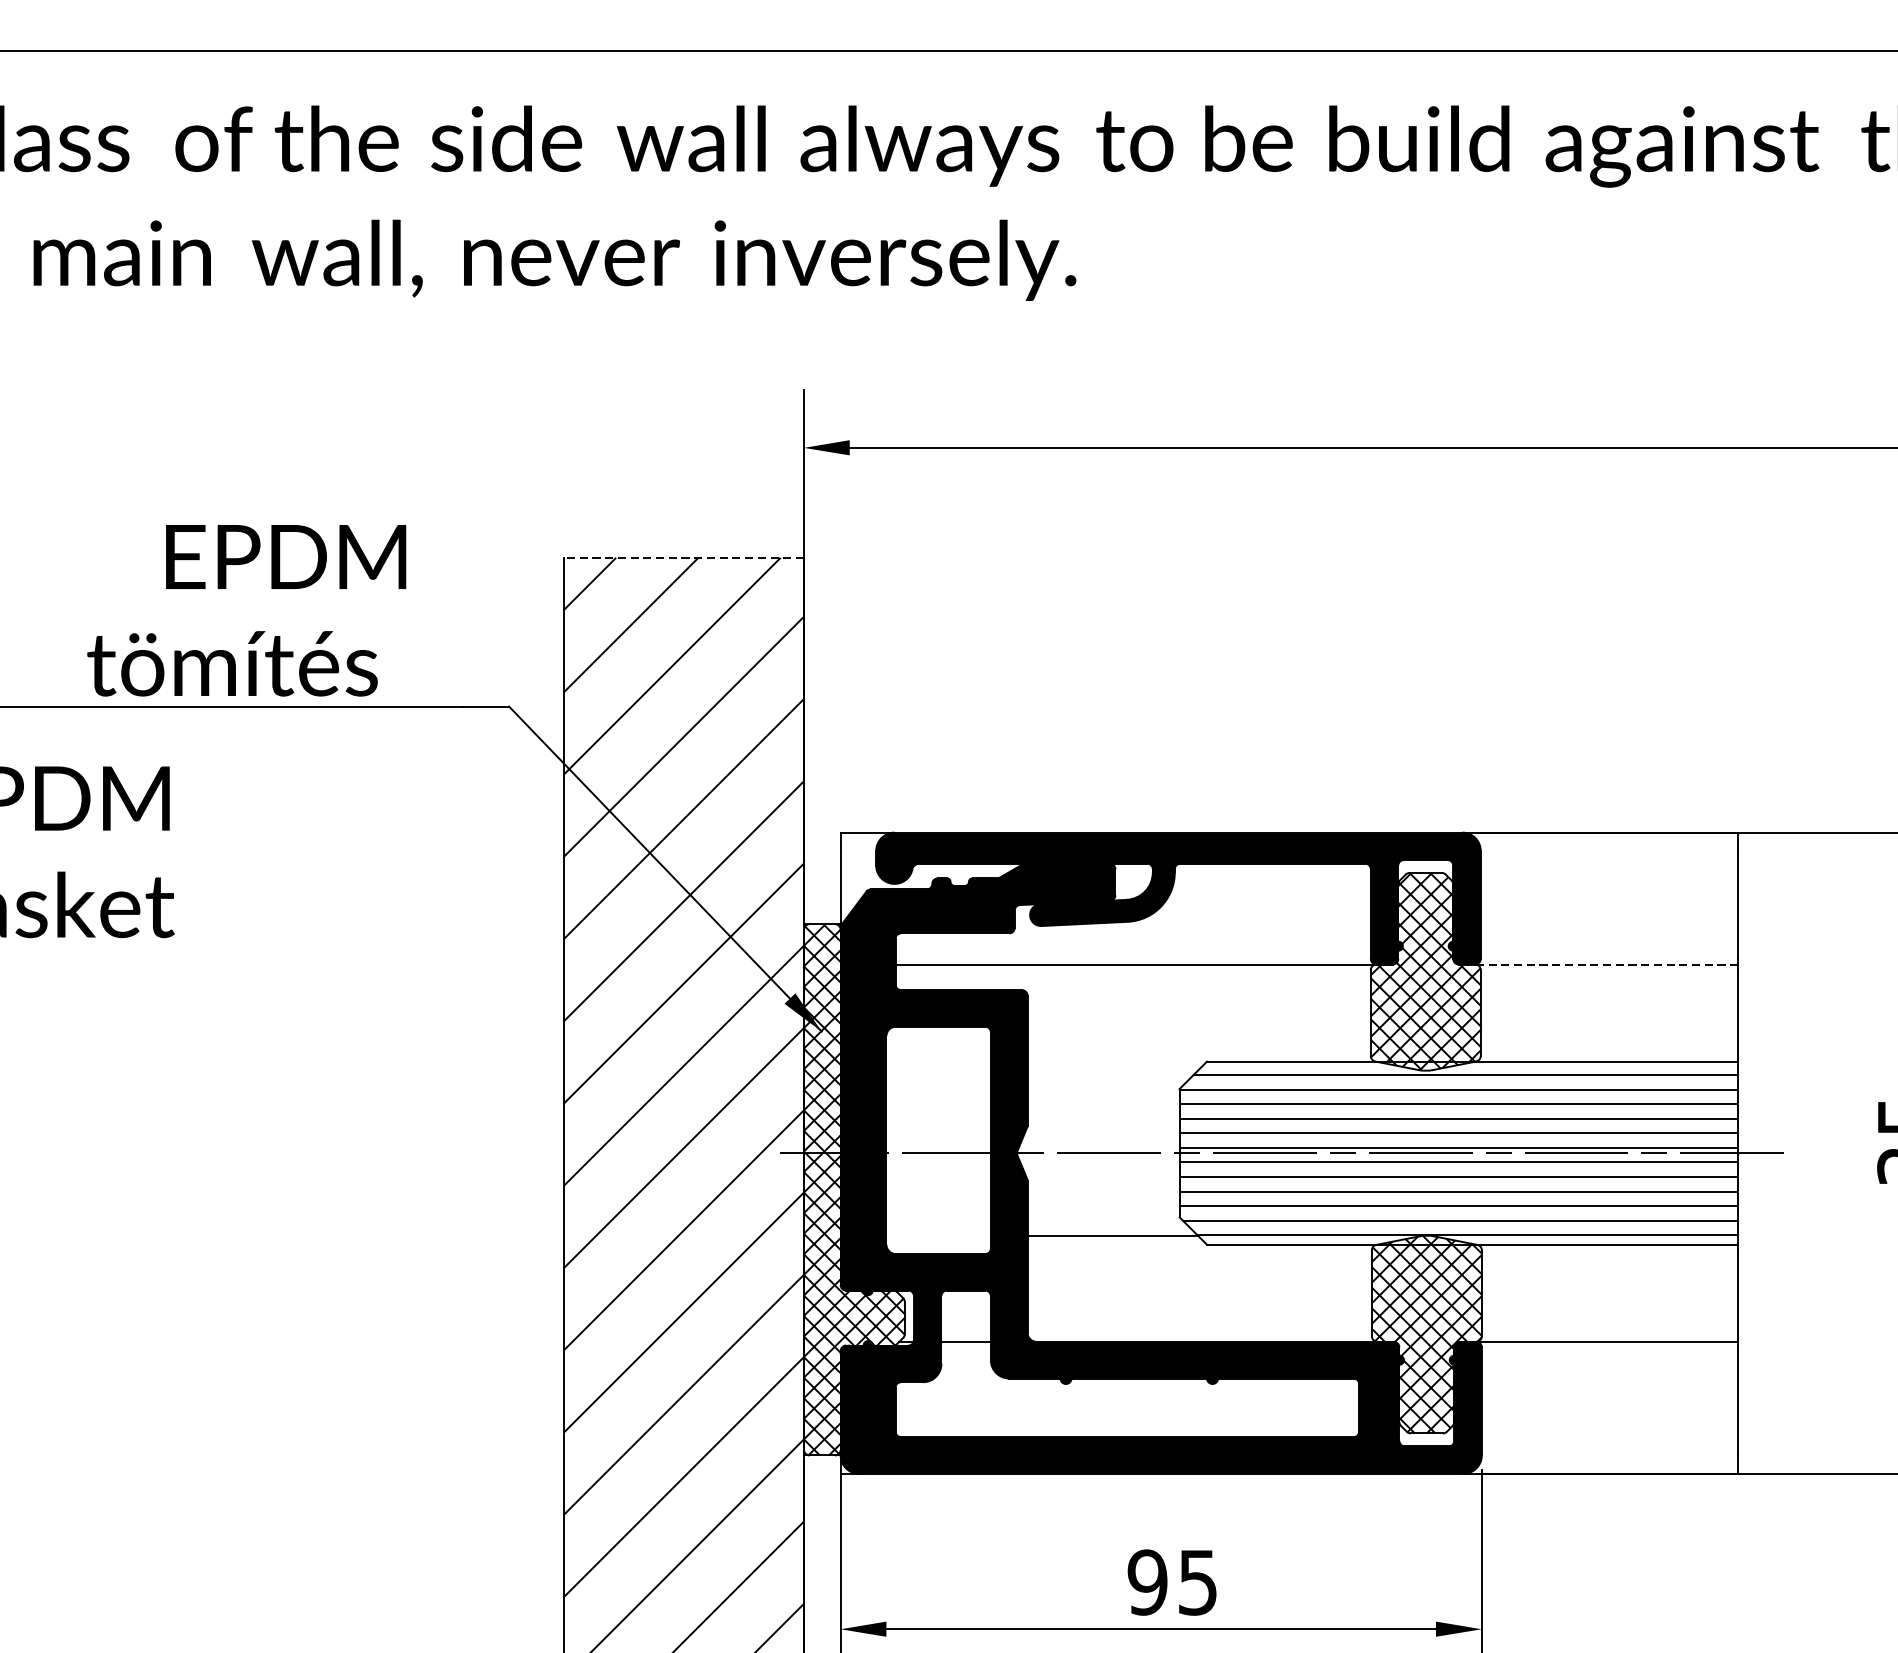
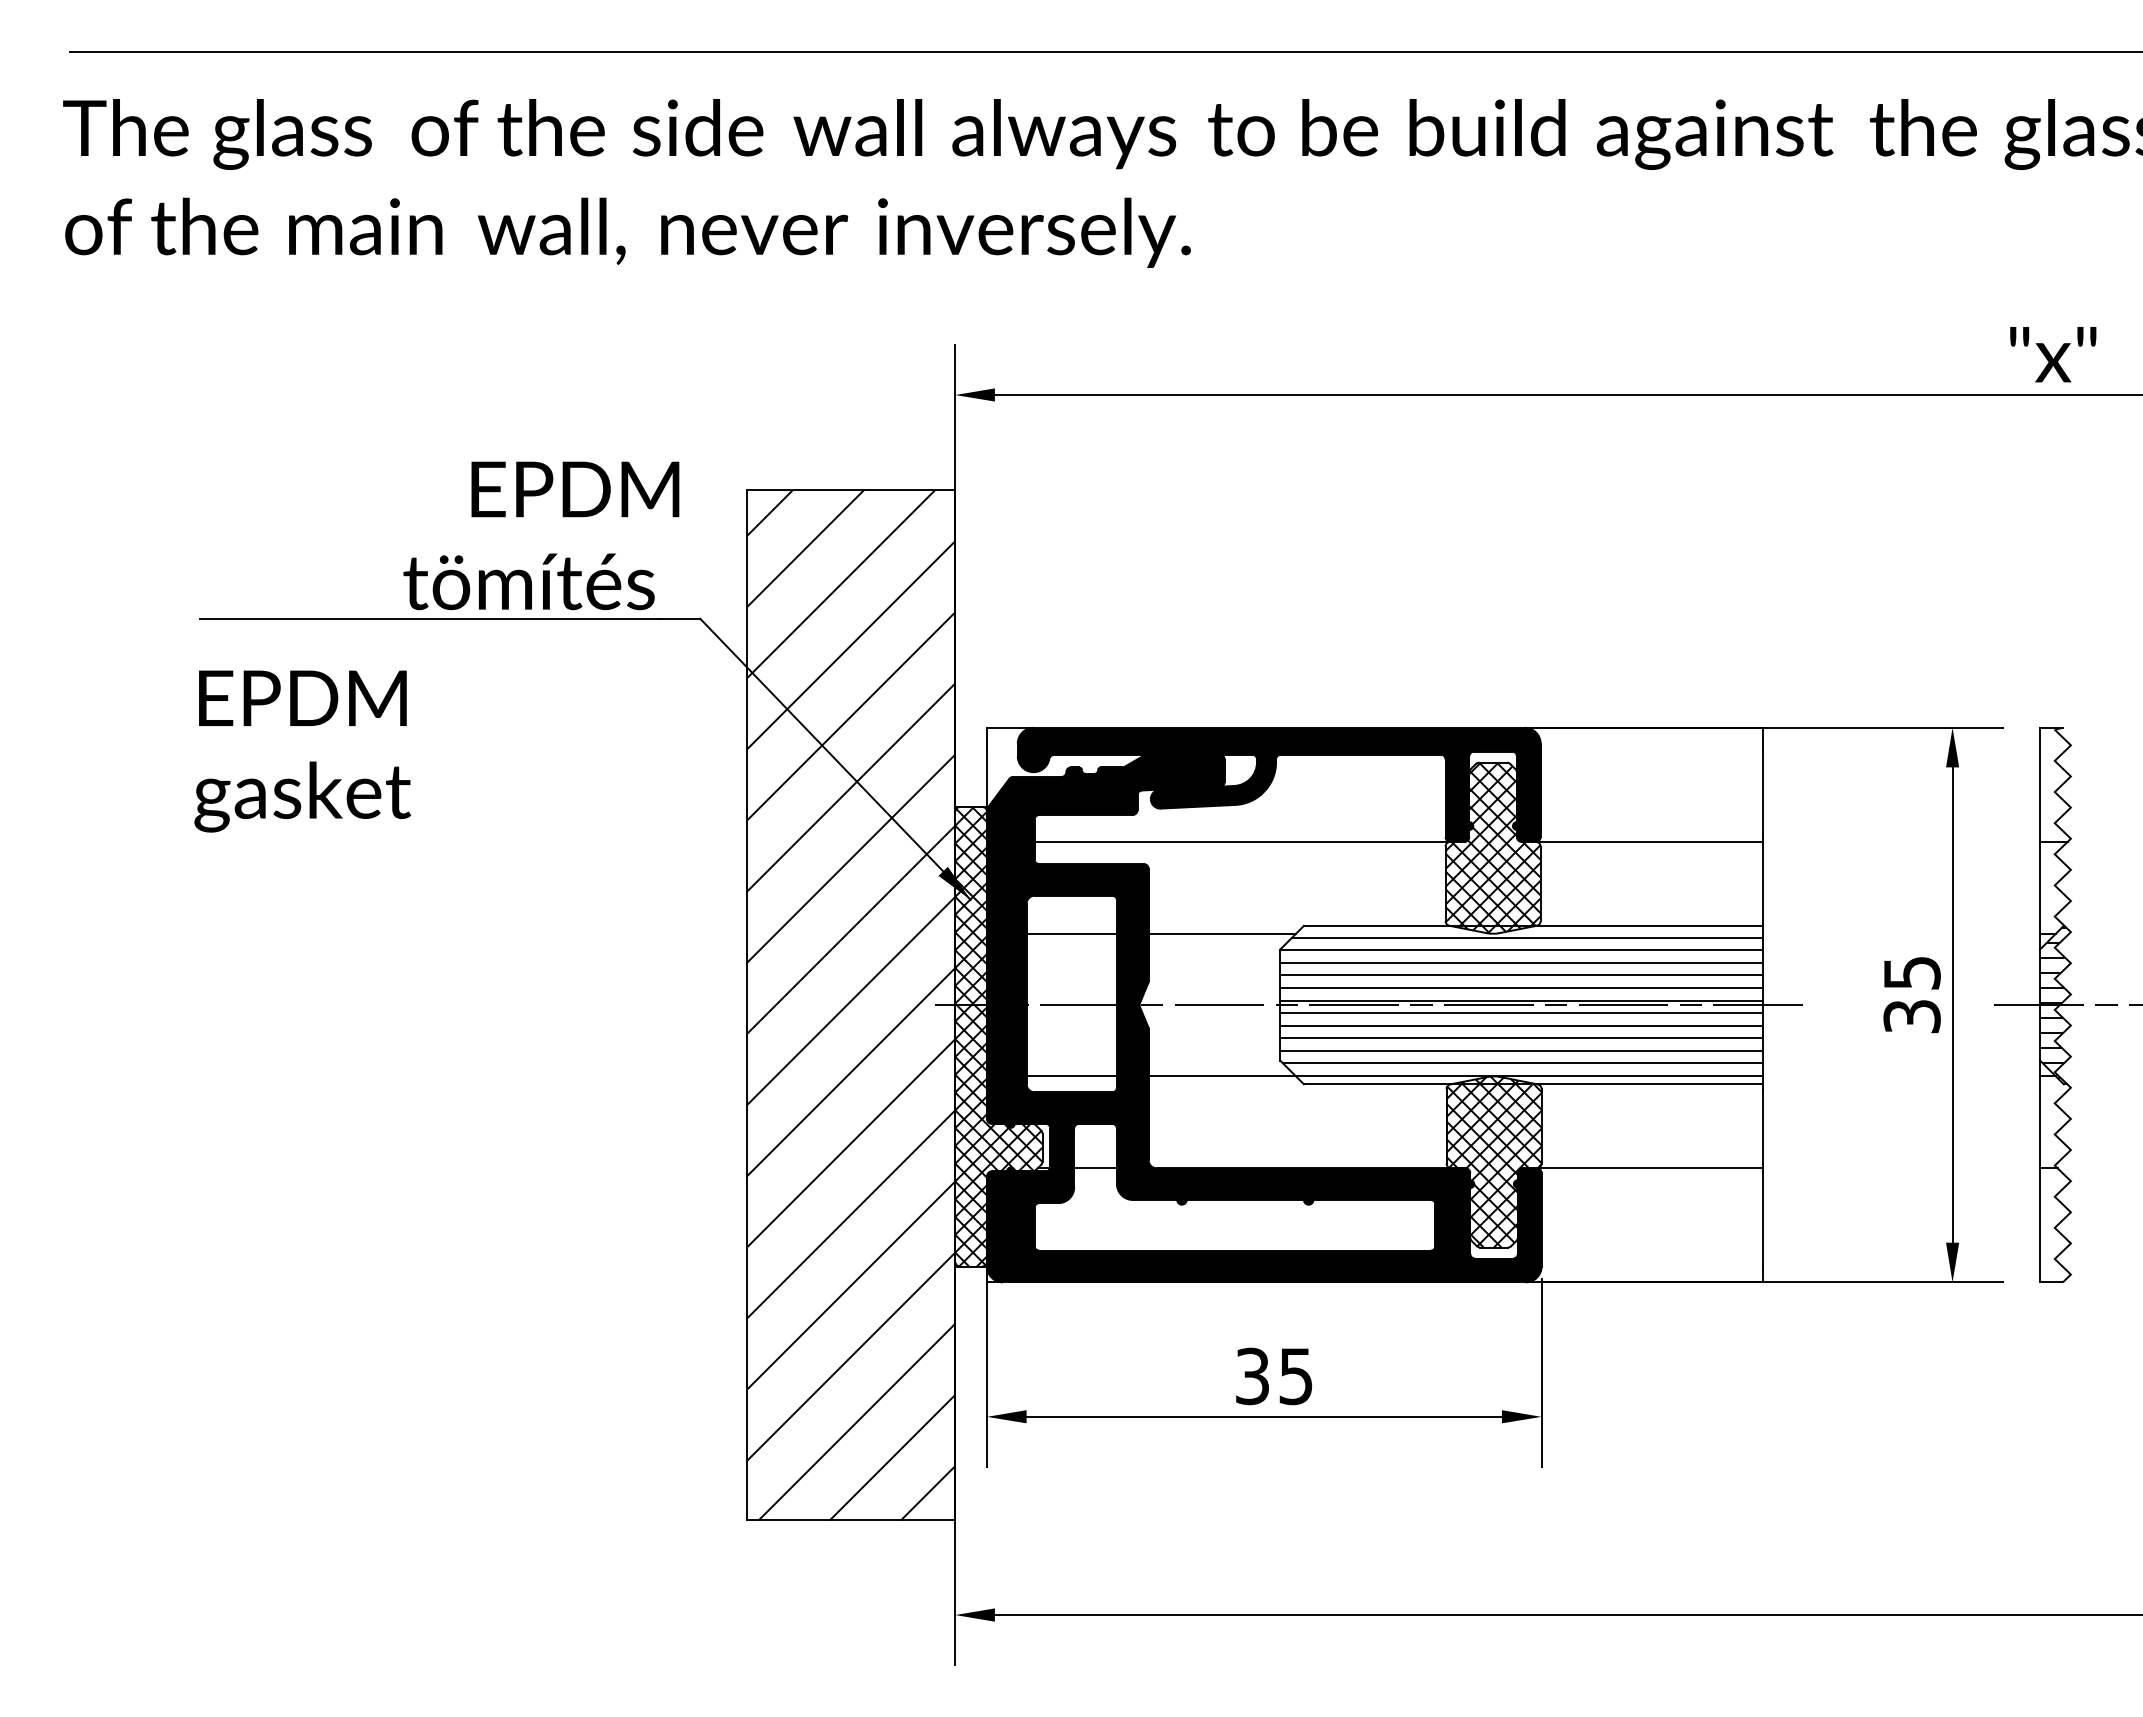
line: (683, 558) -> (851, 490), dashed -> solid
text: (246, 610) -> (541, 535), moved
line: (1606, 964) -> (1649, 841), dashed -> solid
line: (938, 1070) -> (1071, 933), added
line: (1112, 1070) -> (1222, 933), added
line: (938, 1235) -> (1071, 1076), added
text: (1147, 1582) -> (1252, 1376), 95 -> 35

